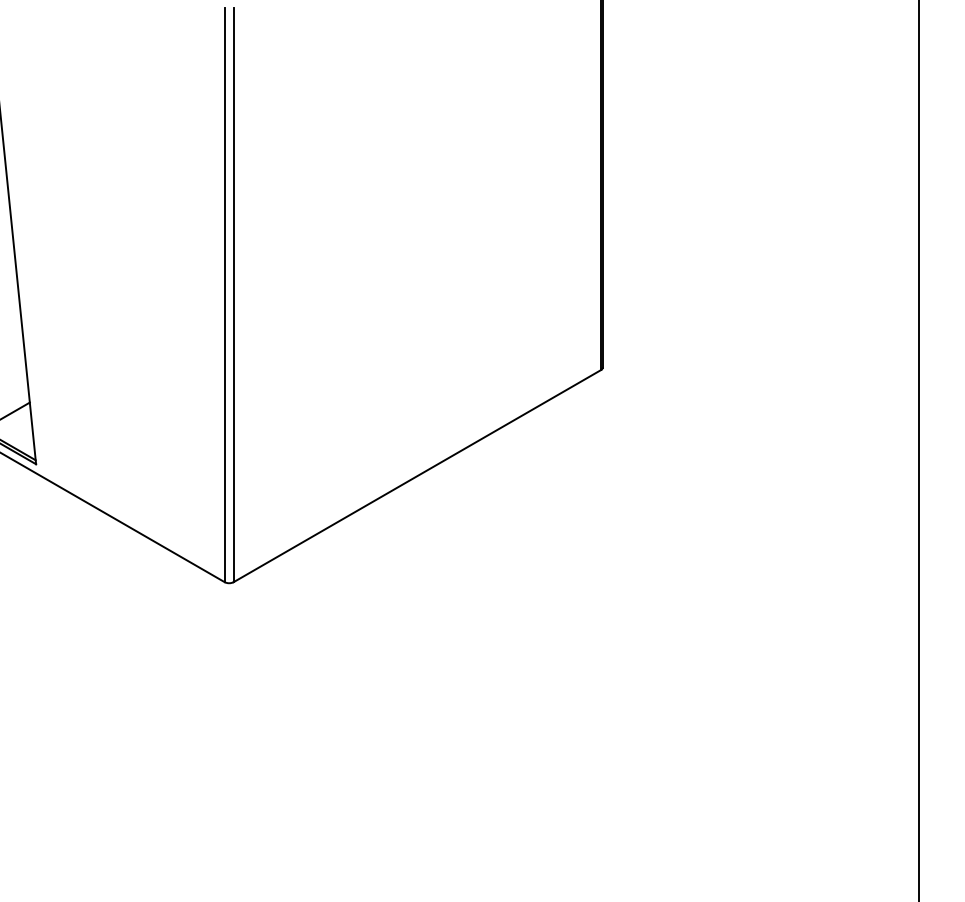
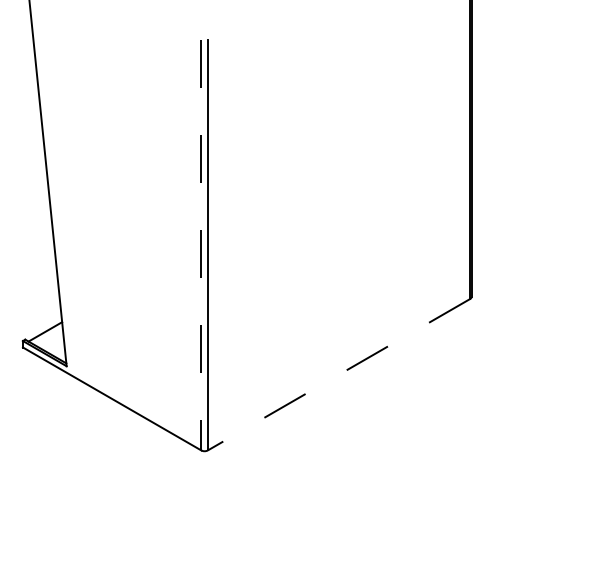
line: (224, 295) -> (201, 245), solid -> dashed
line: (416, 476) -> (338, 374), solid -> dashed

